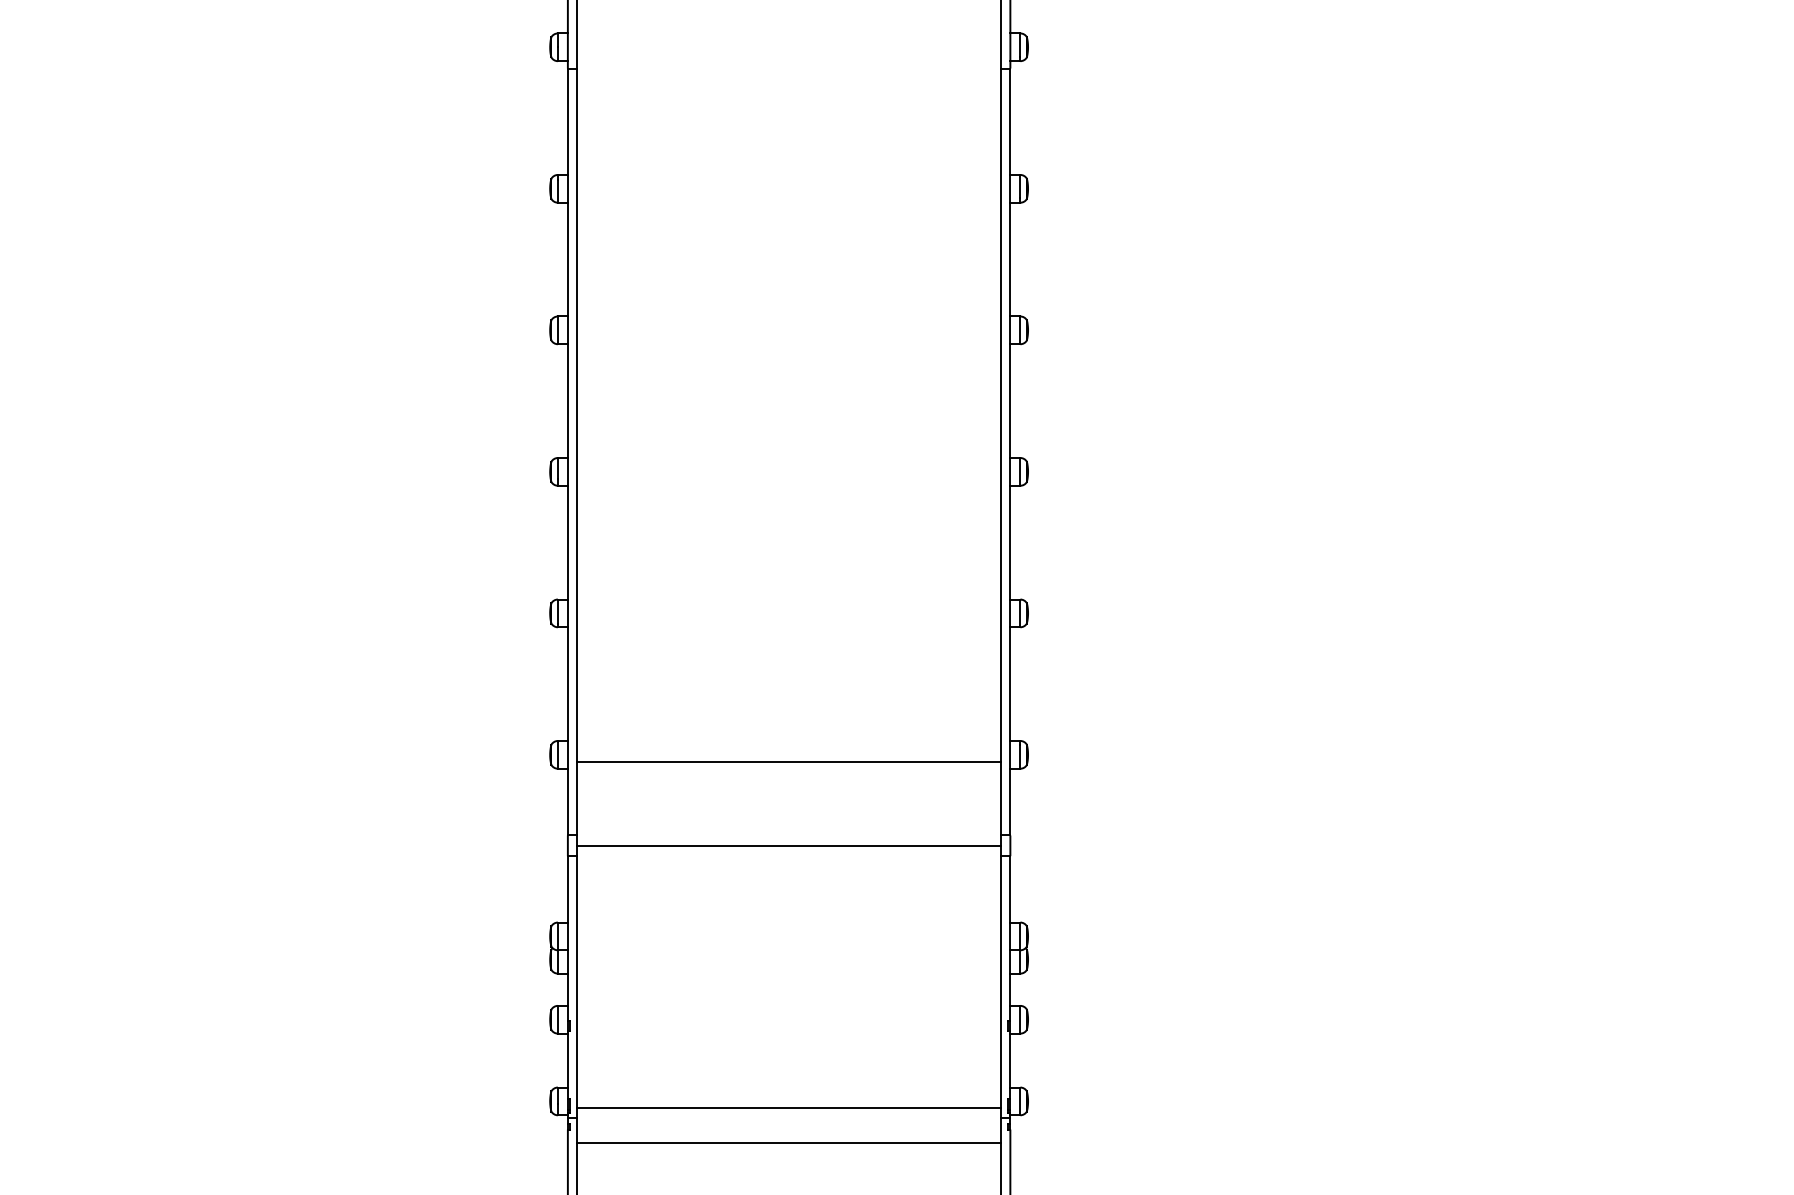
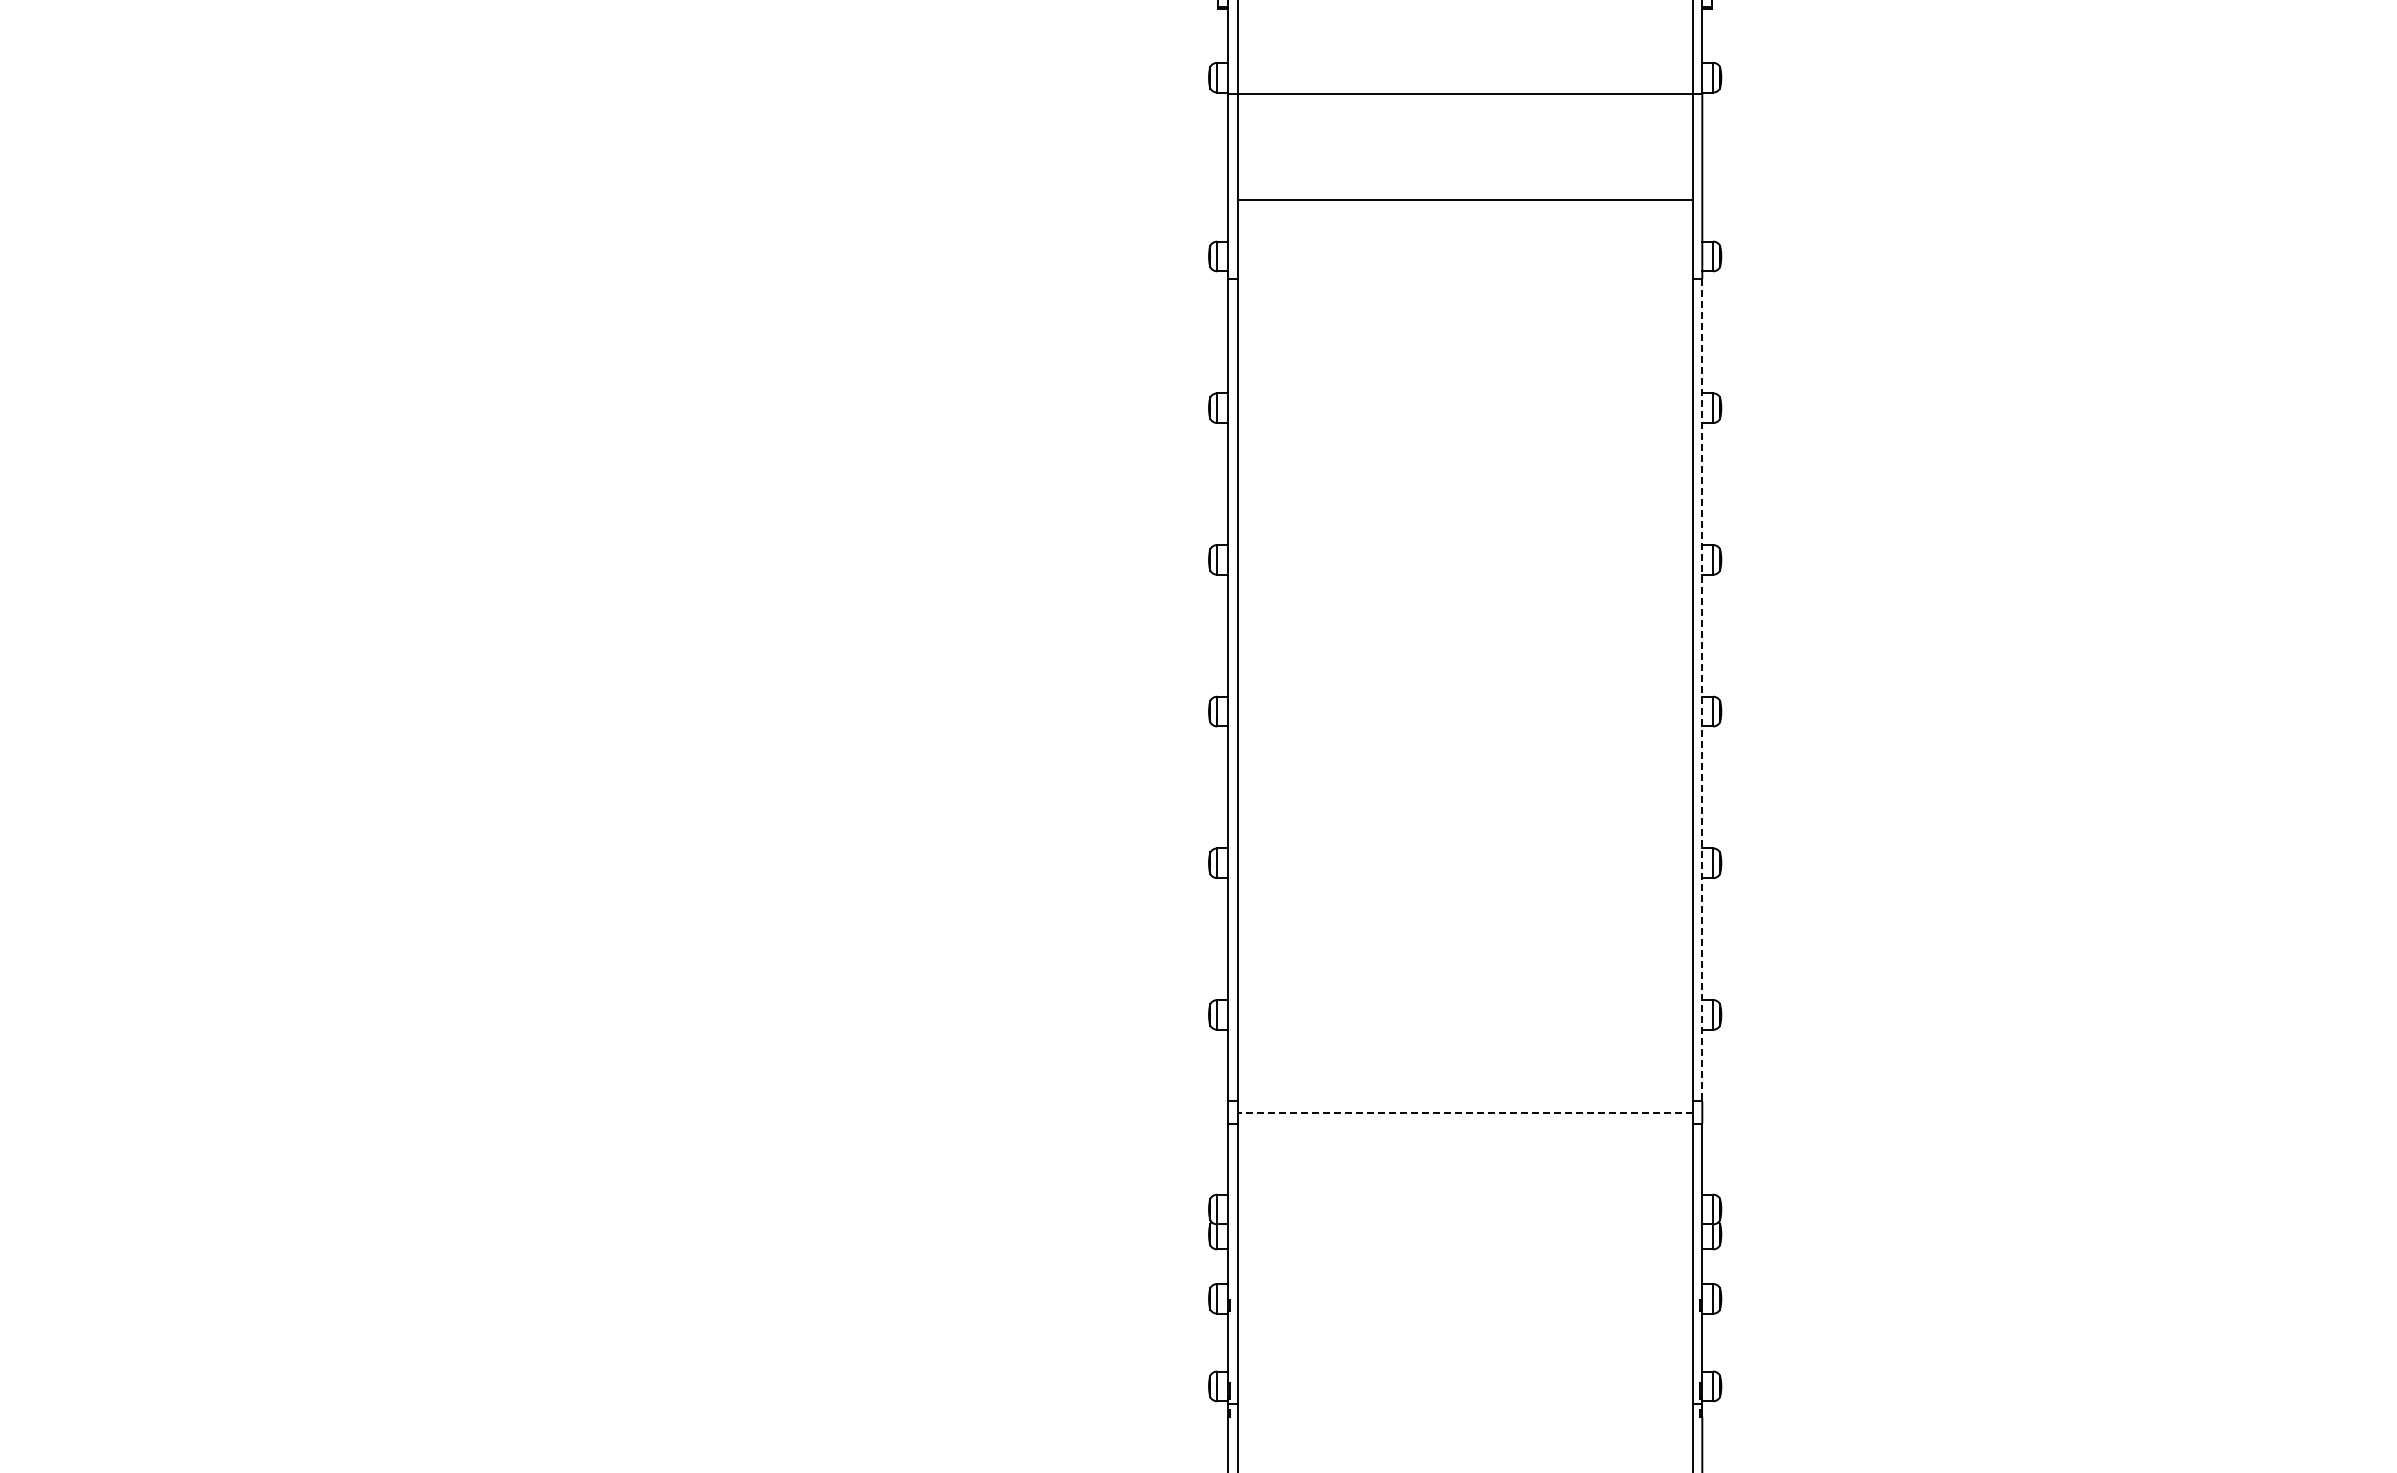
line: (1010, 452) -> (1702, 690), solid -> dashed
line: (788, 761) -> (1464, 1022), removed
line: (789, 845) -> (1465, 1112), solid -> dashed
line: (788, 1108) -> (1464, 1393), removed
line: (788, 1143) -> (1464, 1431), removed

